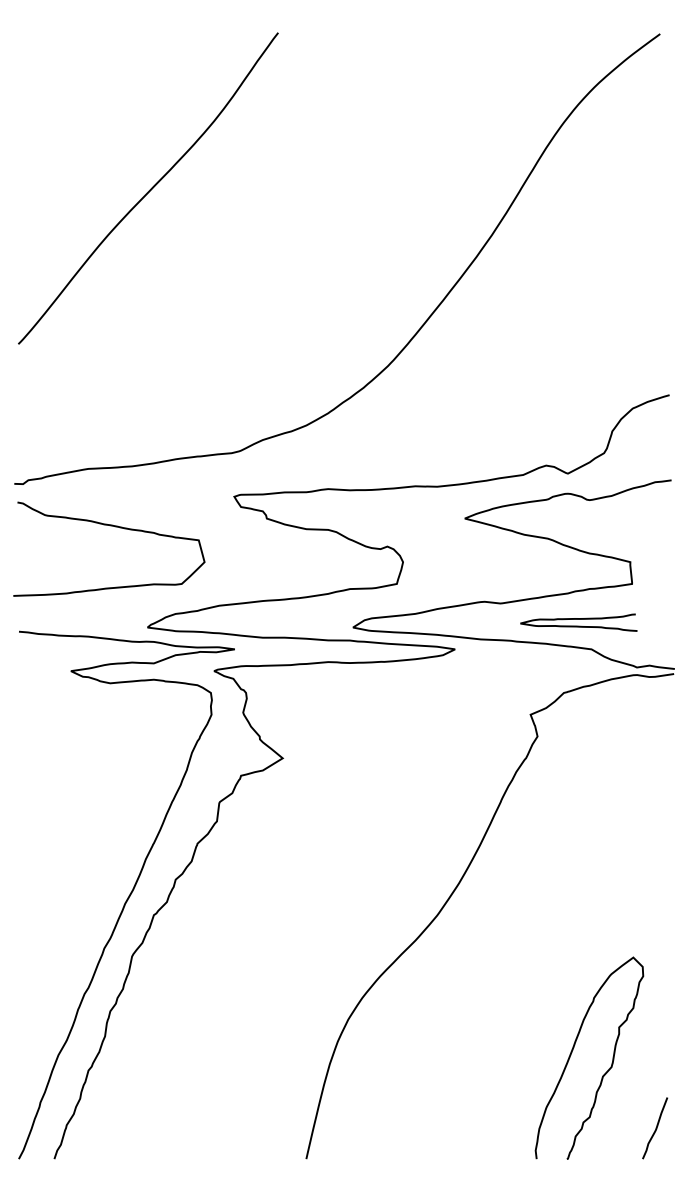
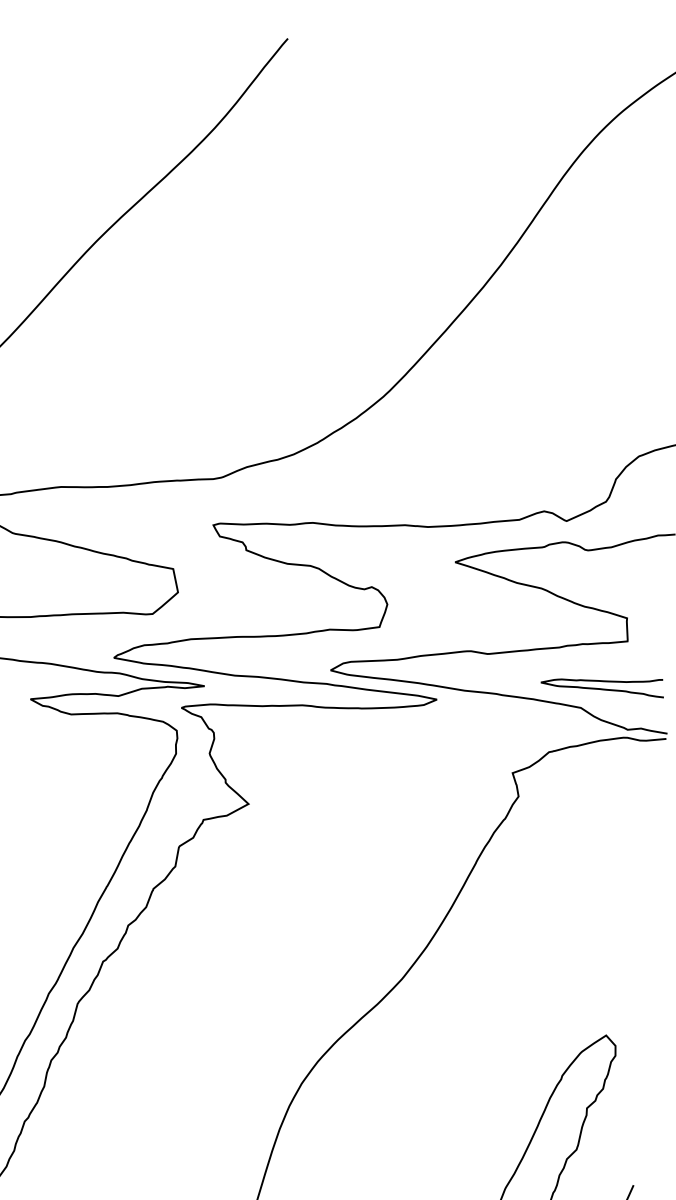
curve: (578, 619) -> (602, 681), moved

